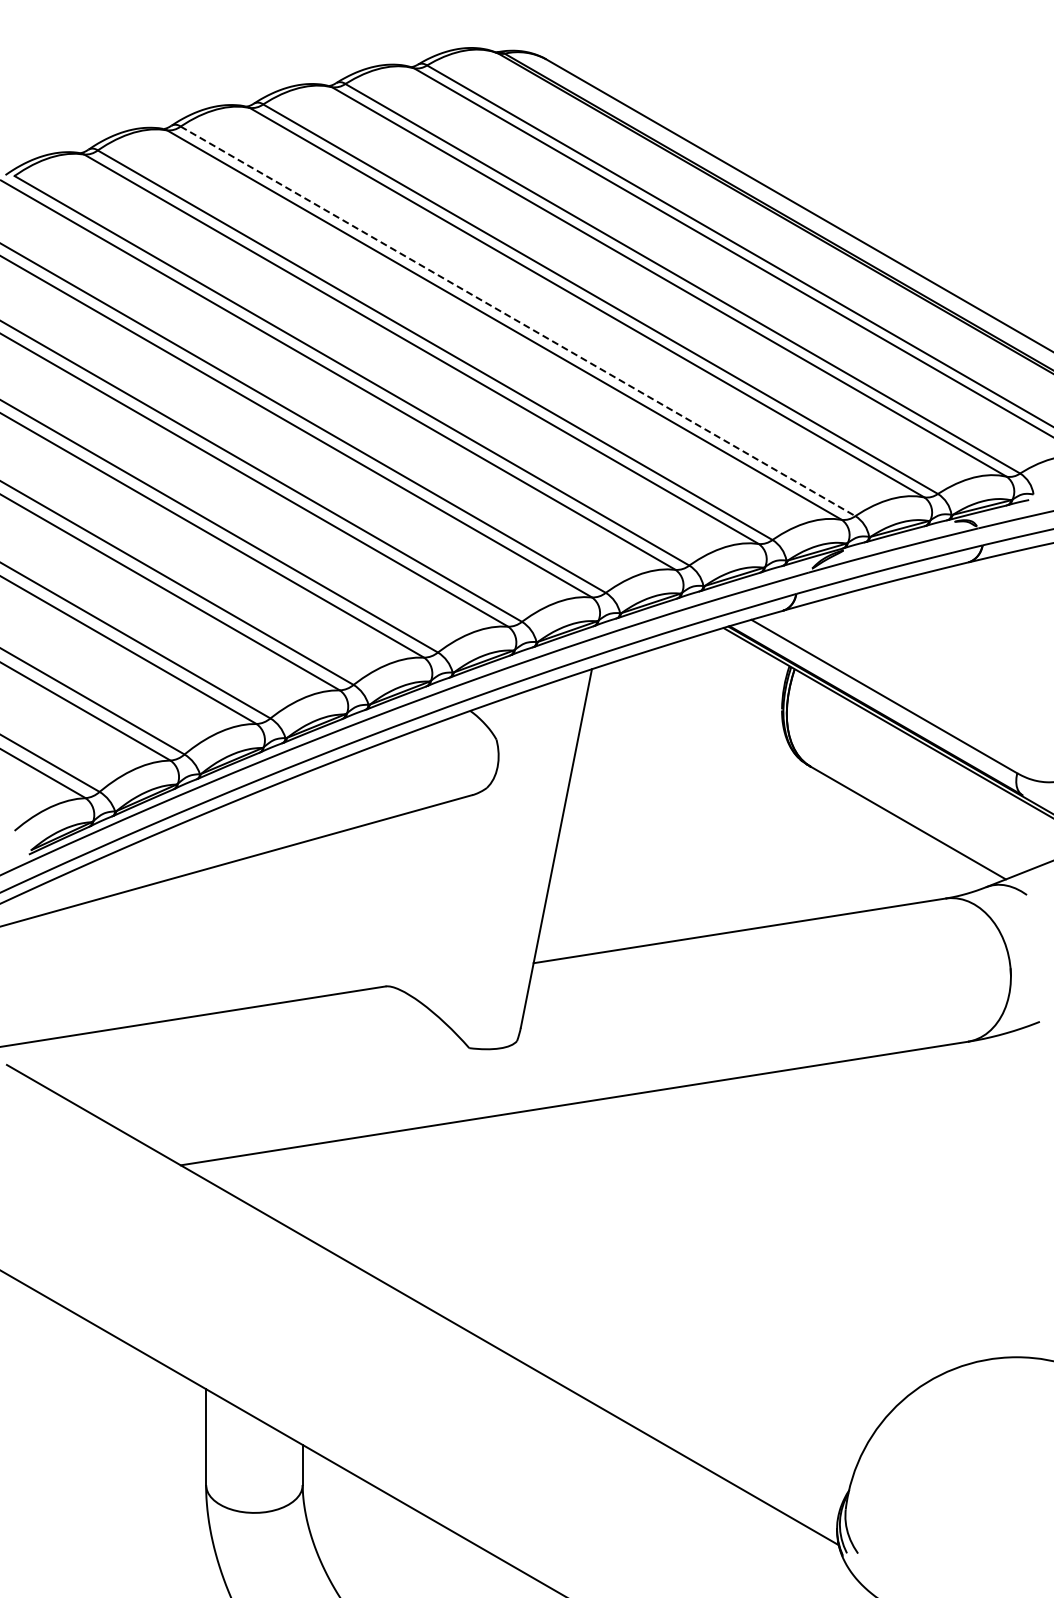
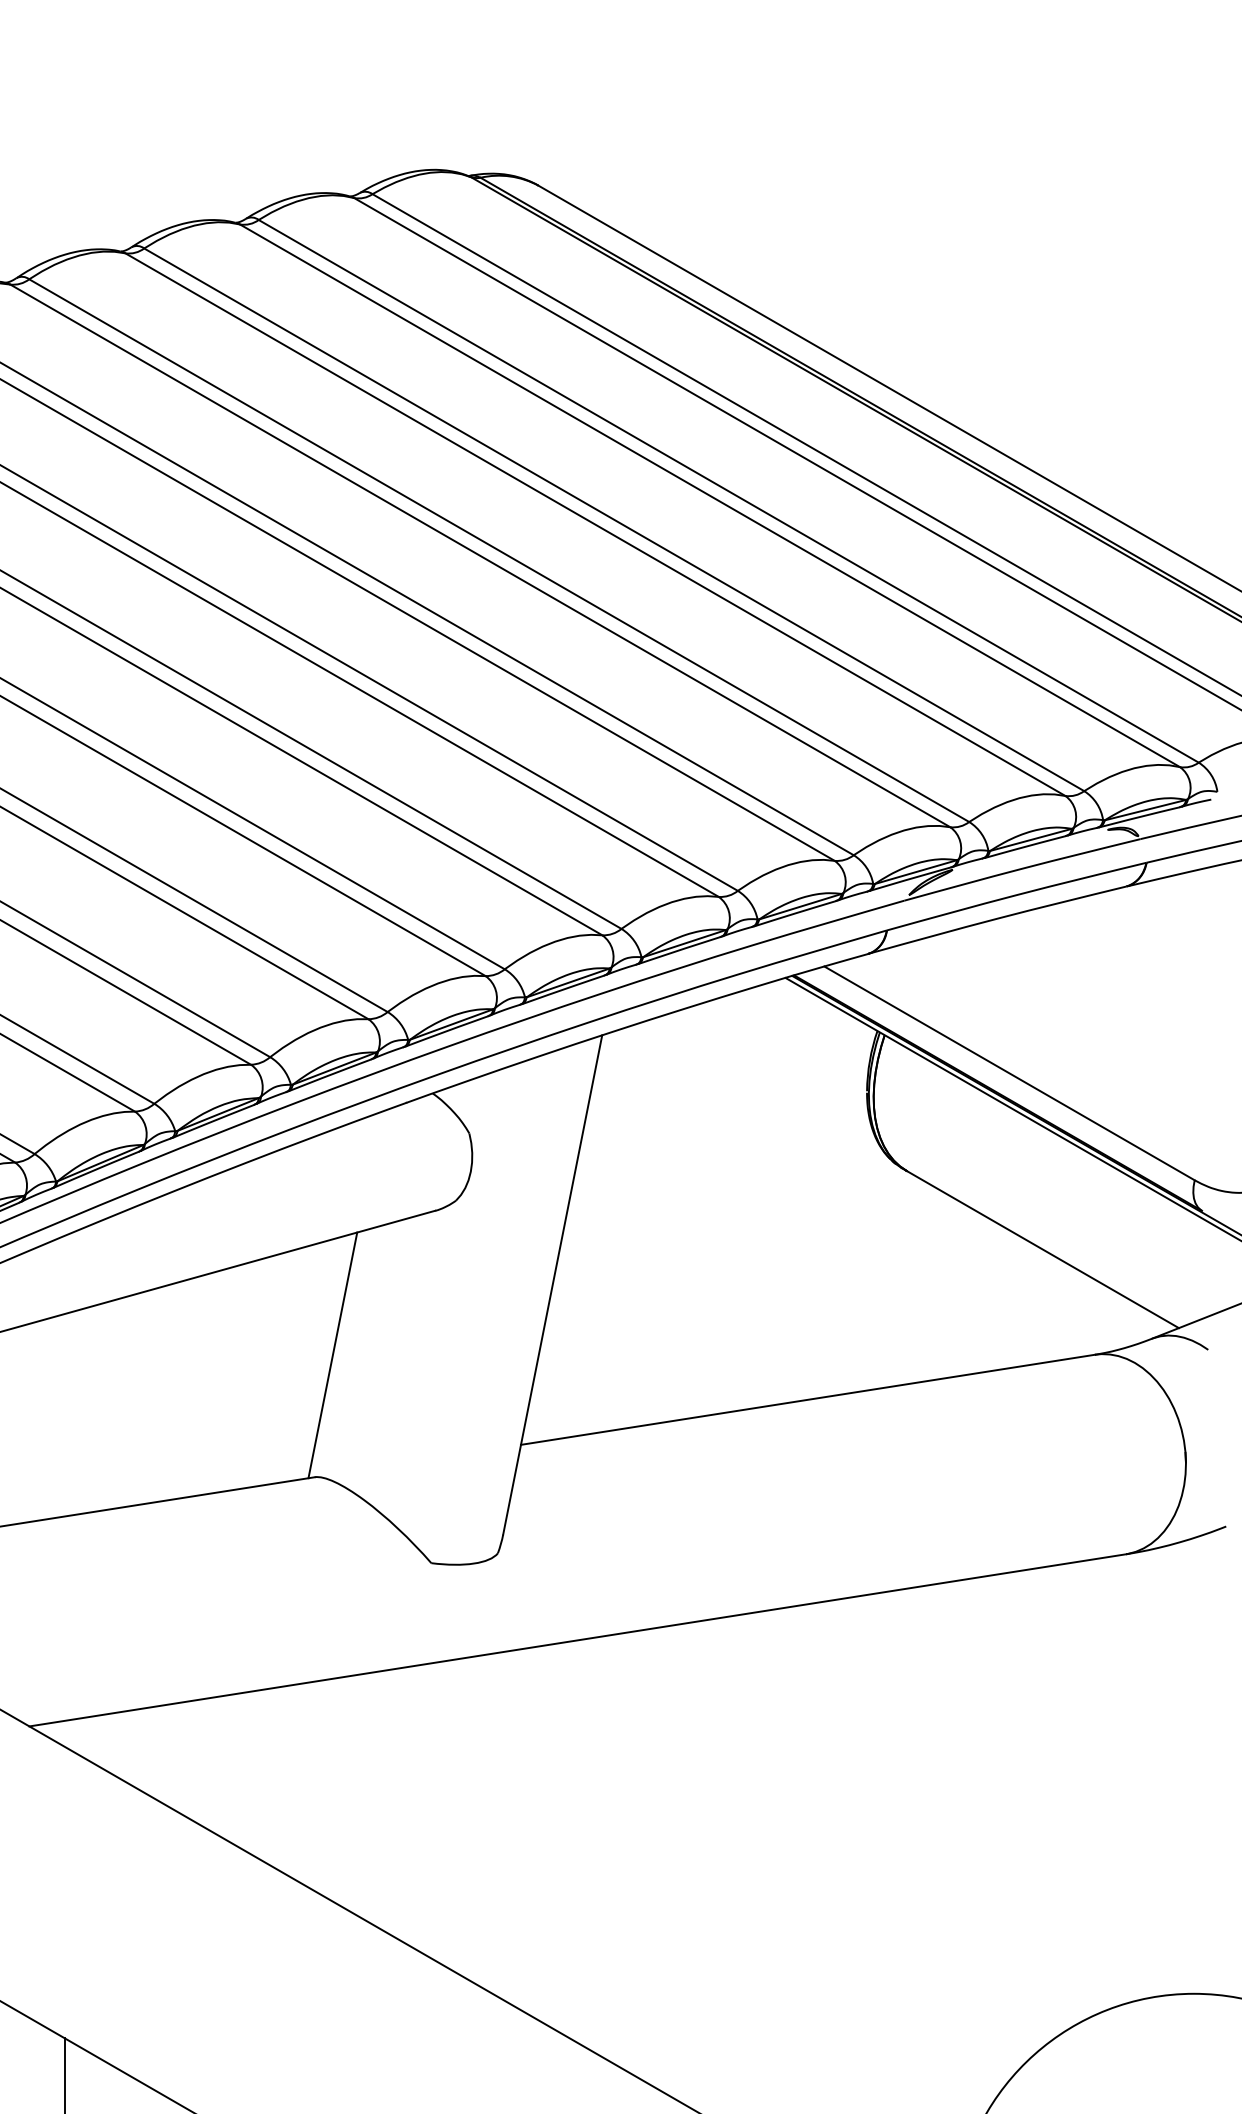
line: (518, 321) -> (499, 550), dashed -> solid
line: (398, 898) -> (332, 1354), added

